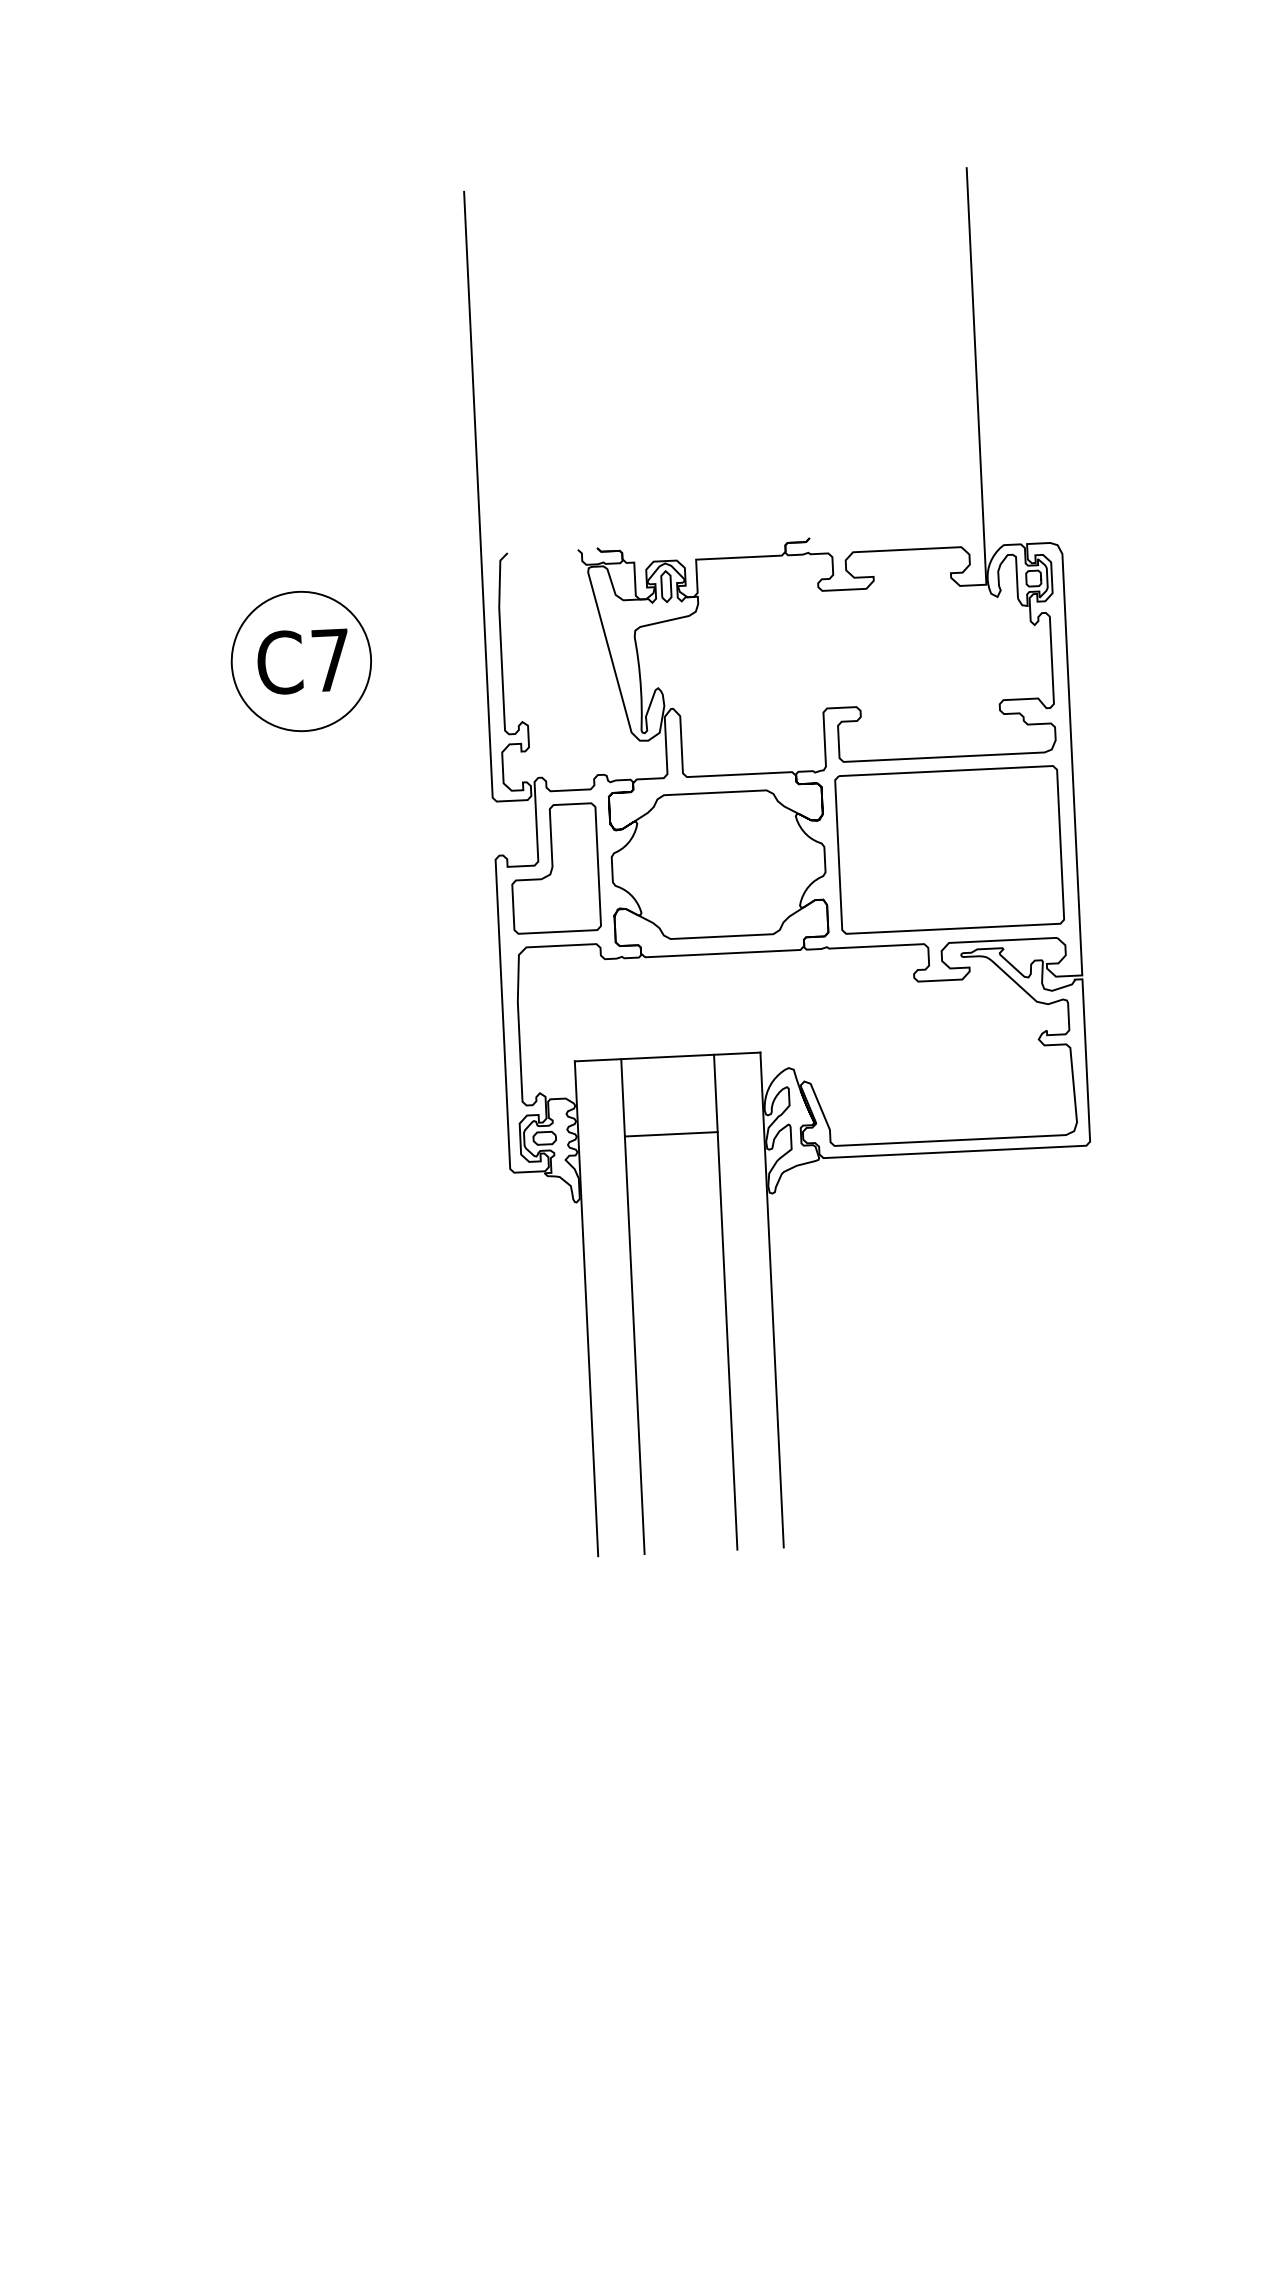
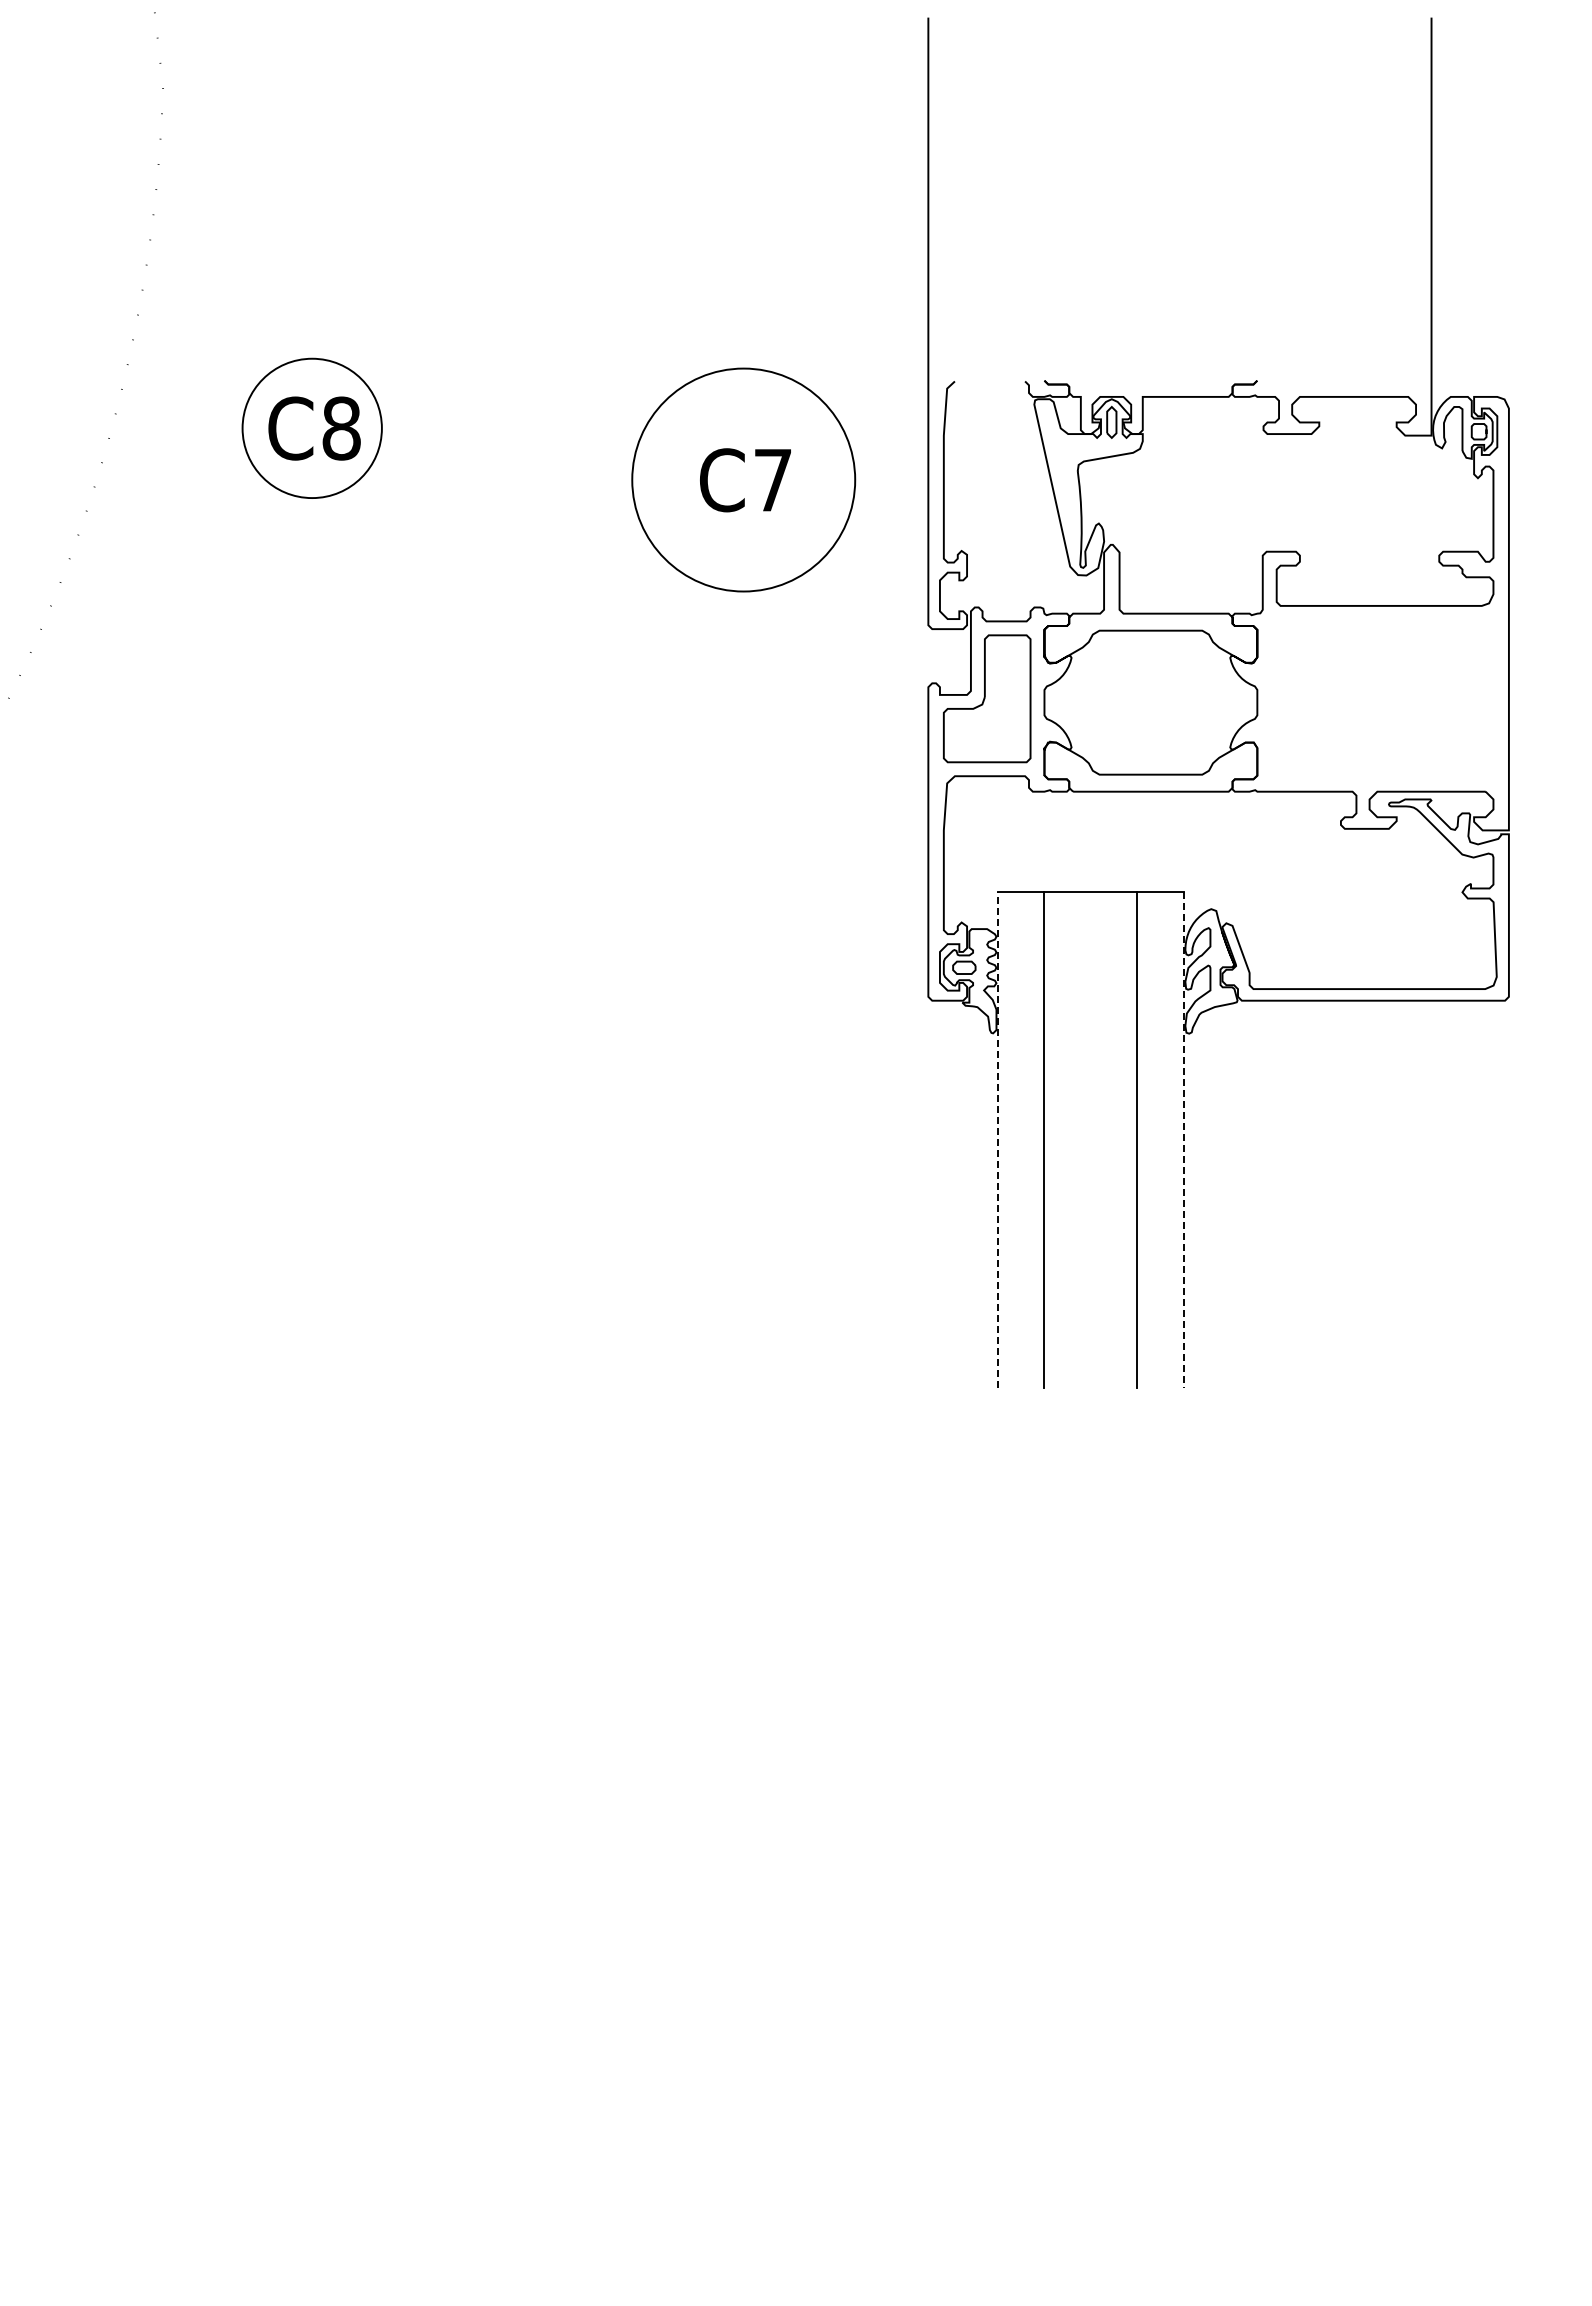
circle: (301, 660) -> (743, 479), size x1.6
part: (949, 849) -> (1382, 698), removed
line: (670, 1134) -> (1090, 969), removed
line: (771, 1300) -> (1183, 1140), solid -> dashed
line: (587, 1309) -> (998, 1140), solid -> dashed

